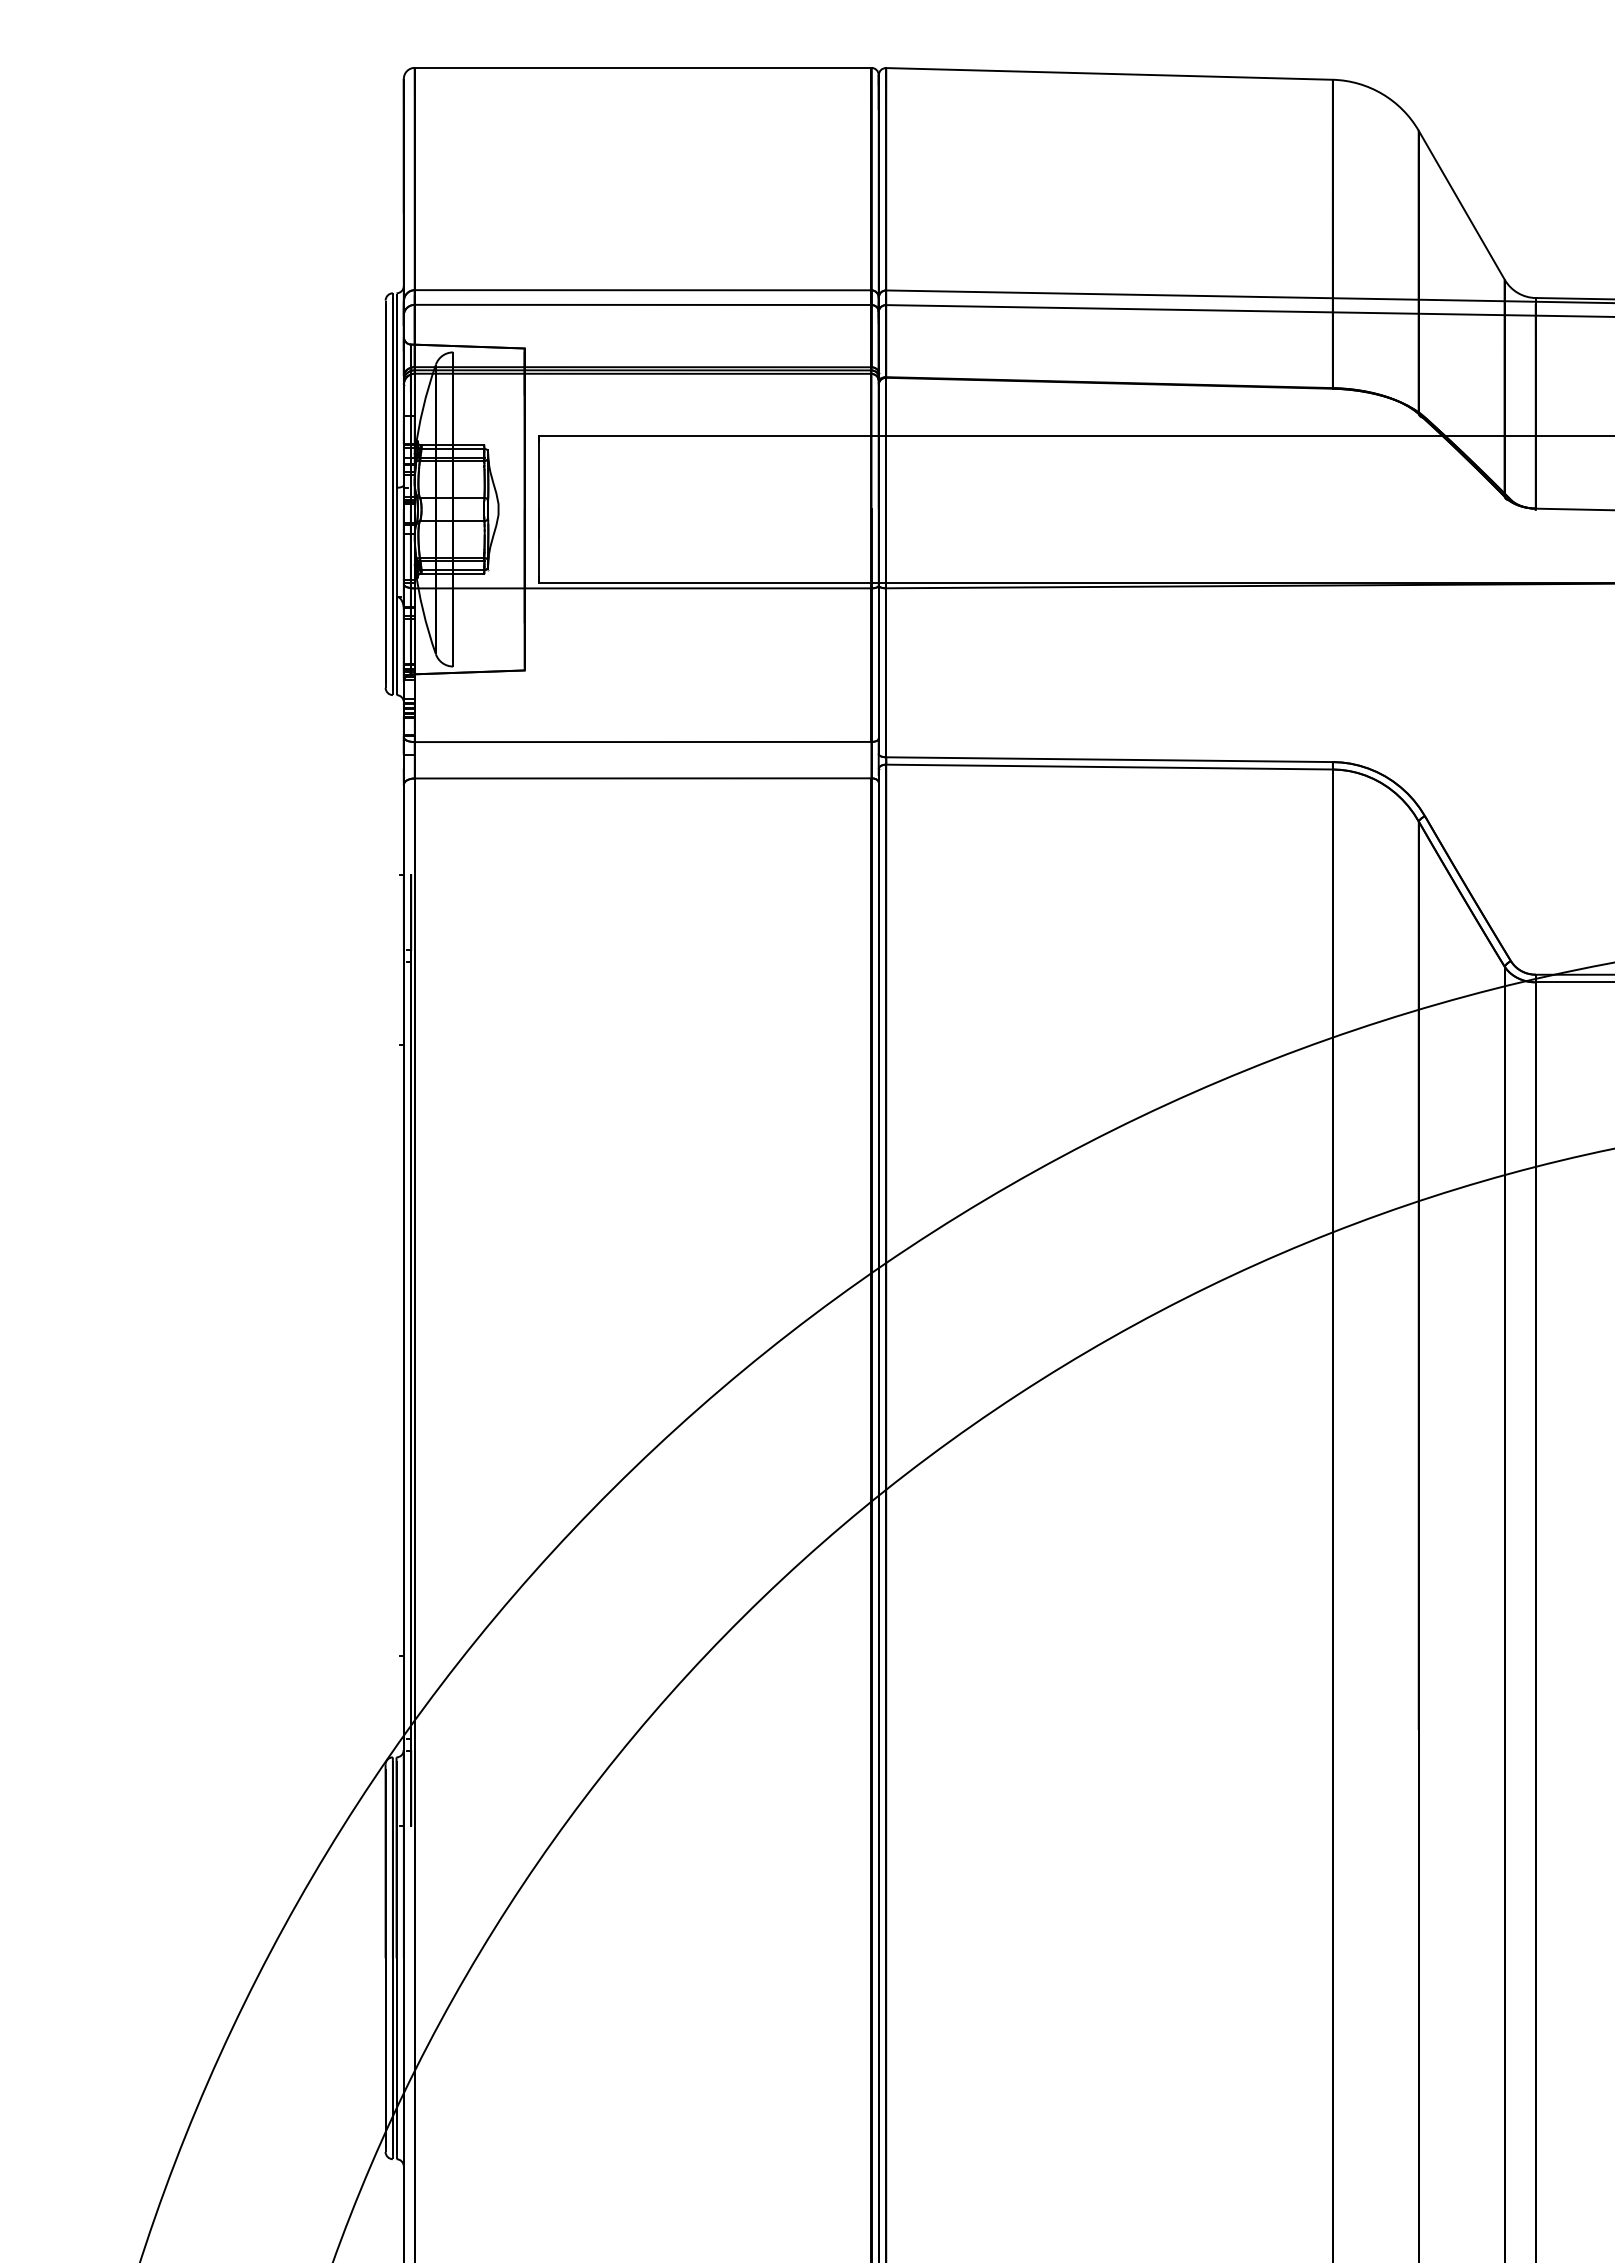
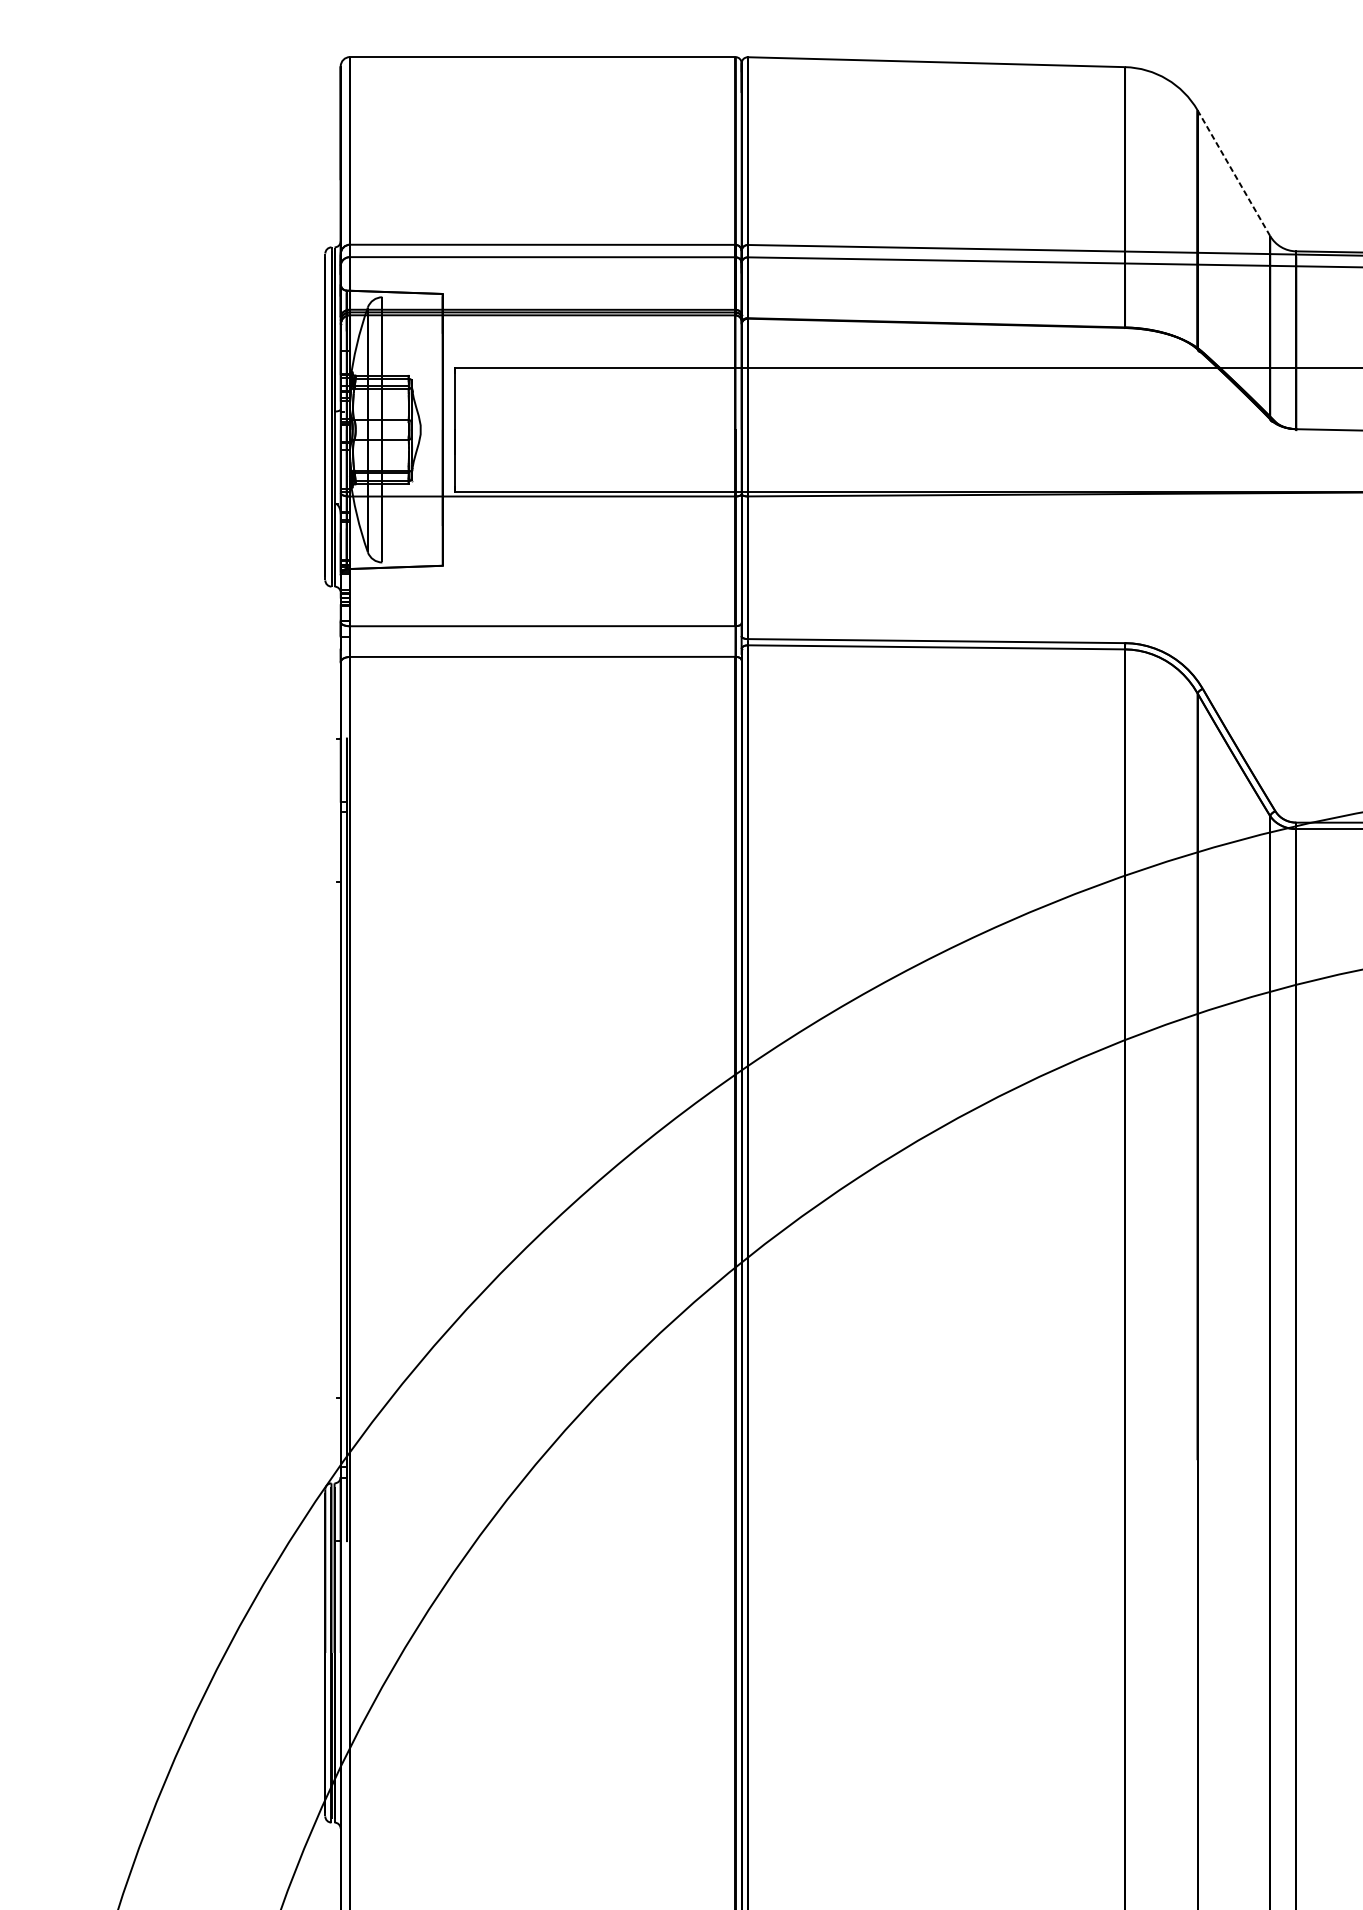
line: (1461, 205) -> (1233, 173), solid -> dashed

